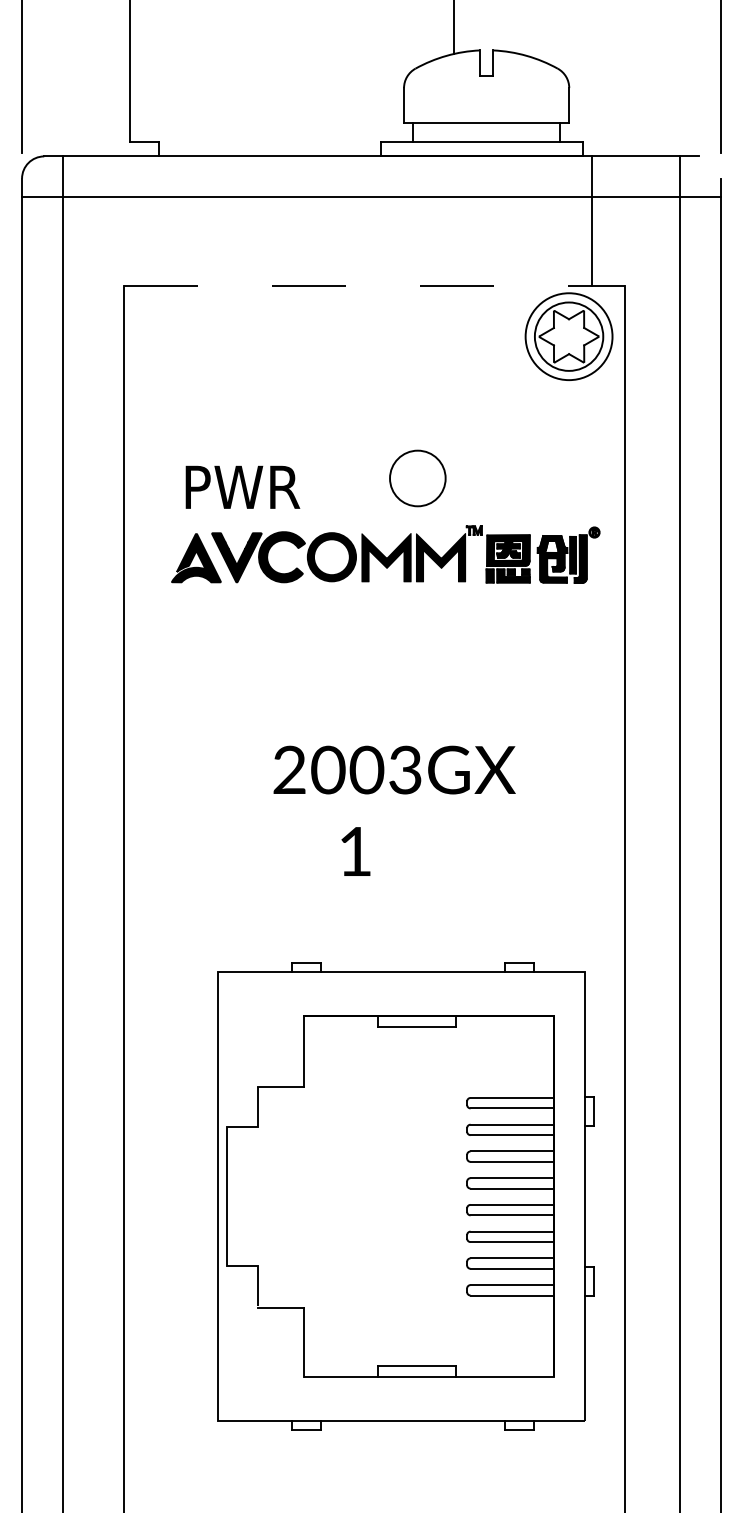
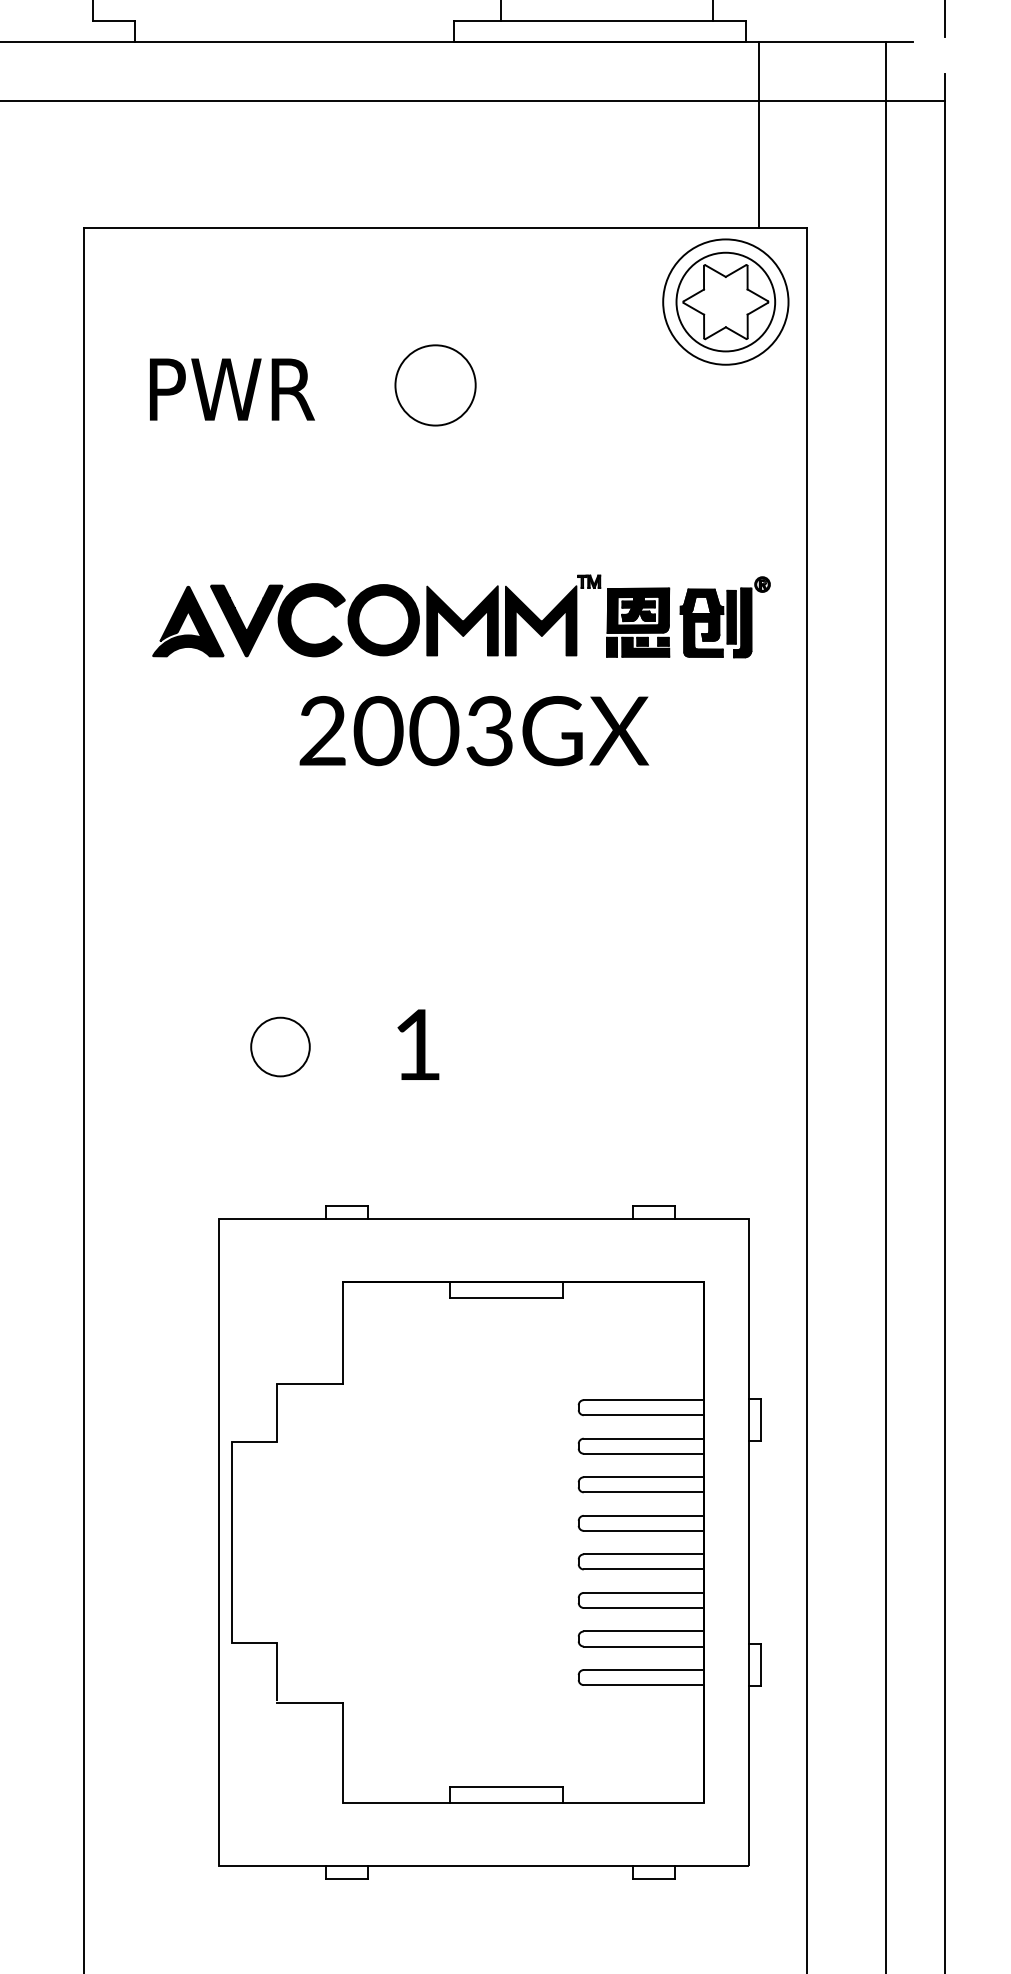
line: (375, 285) -> (446, 228), dashed -> solid
circle: (417, 478) -> (435, 385), moved
text: (242, 486) -> (231, 388), moved
text: (394, 769) -> (474, 730), moved
circle: (260, 853) -> (280, 1047), added

